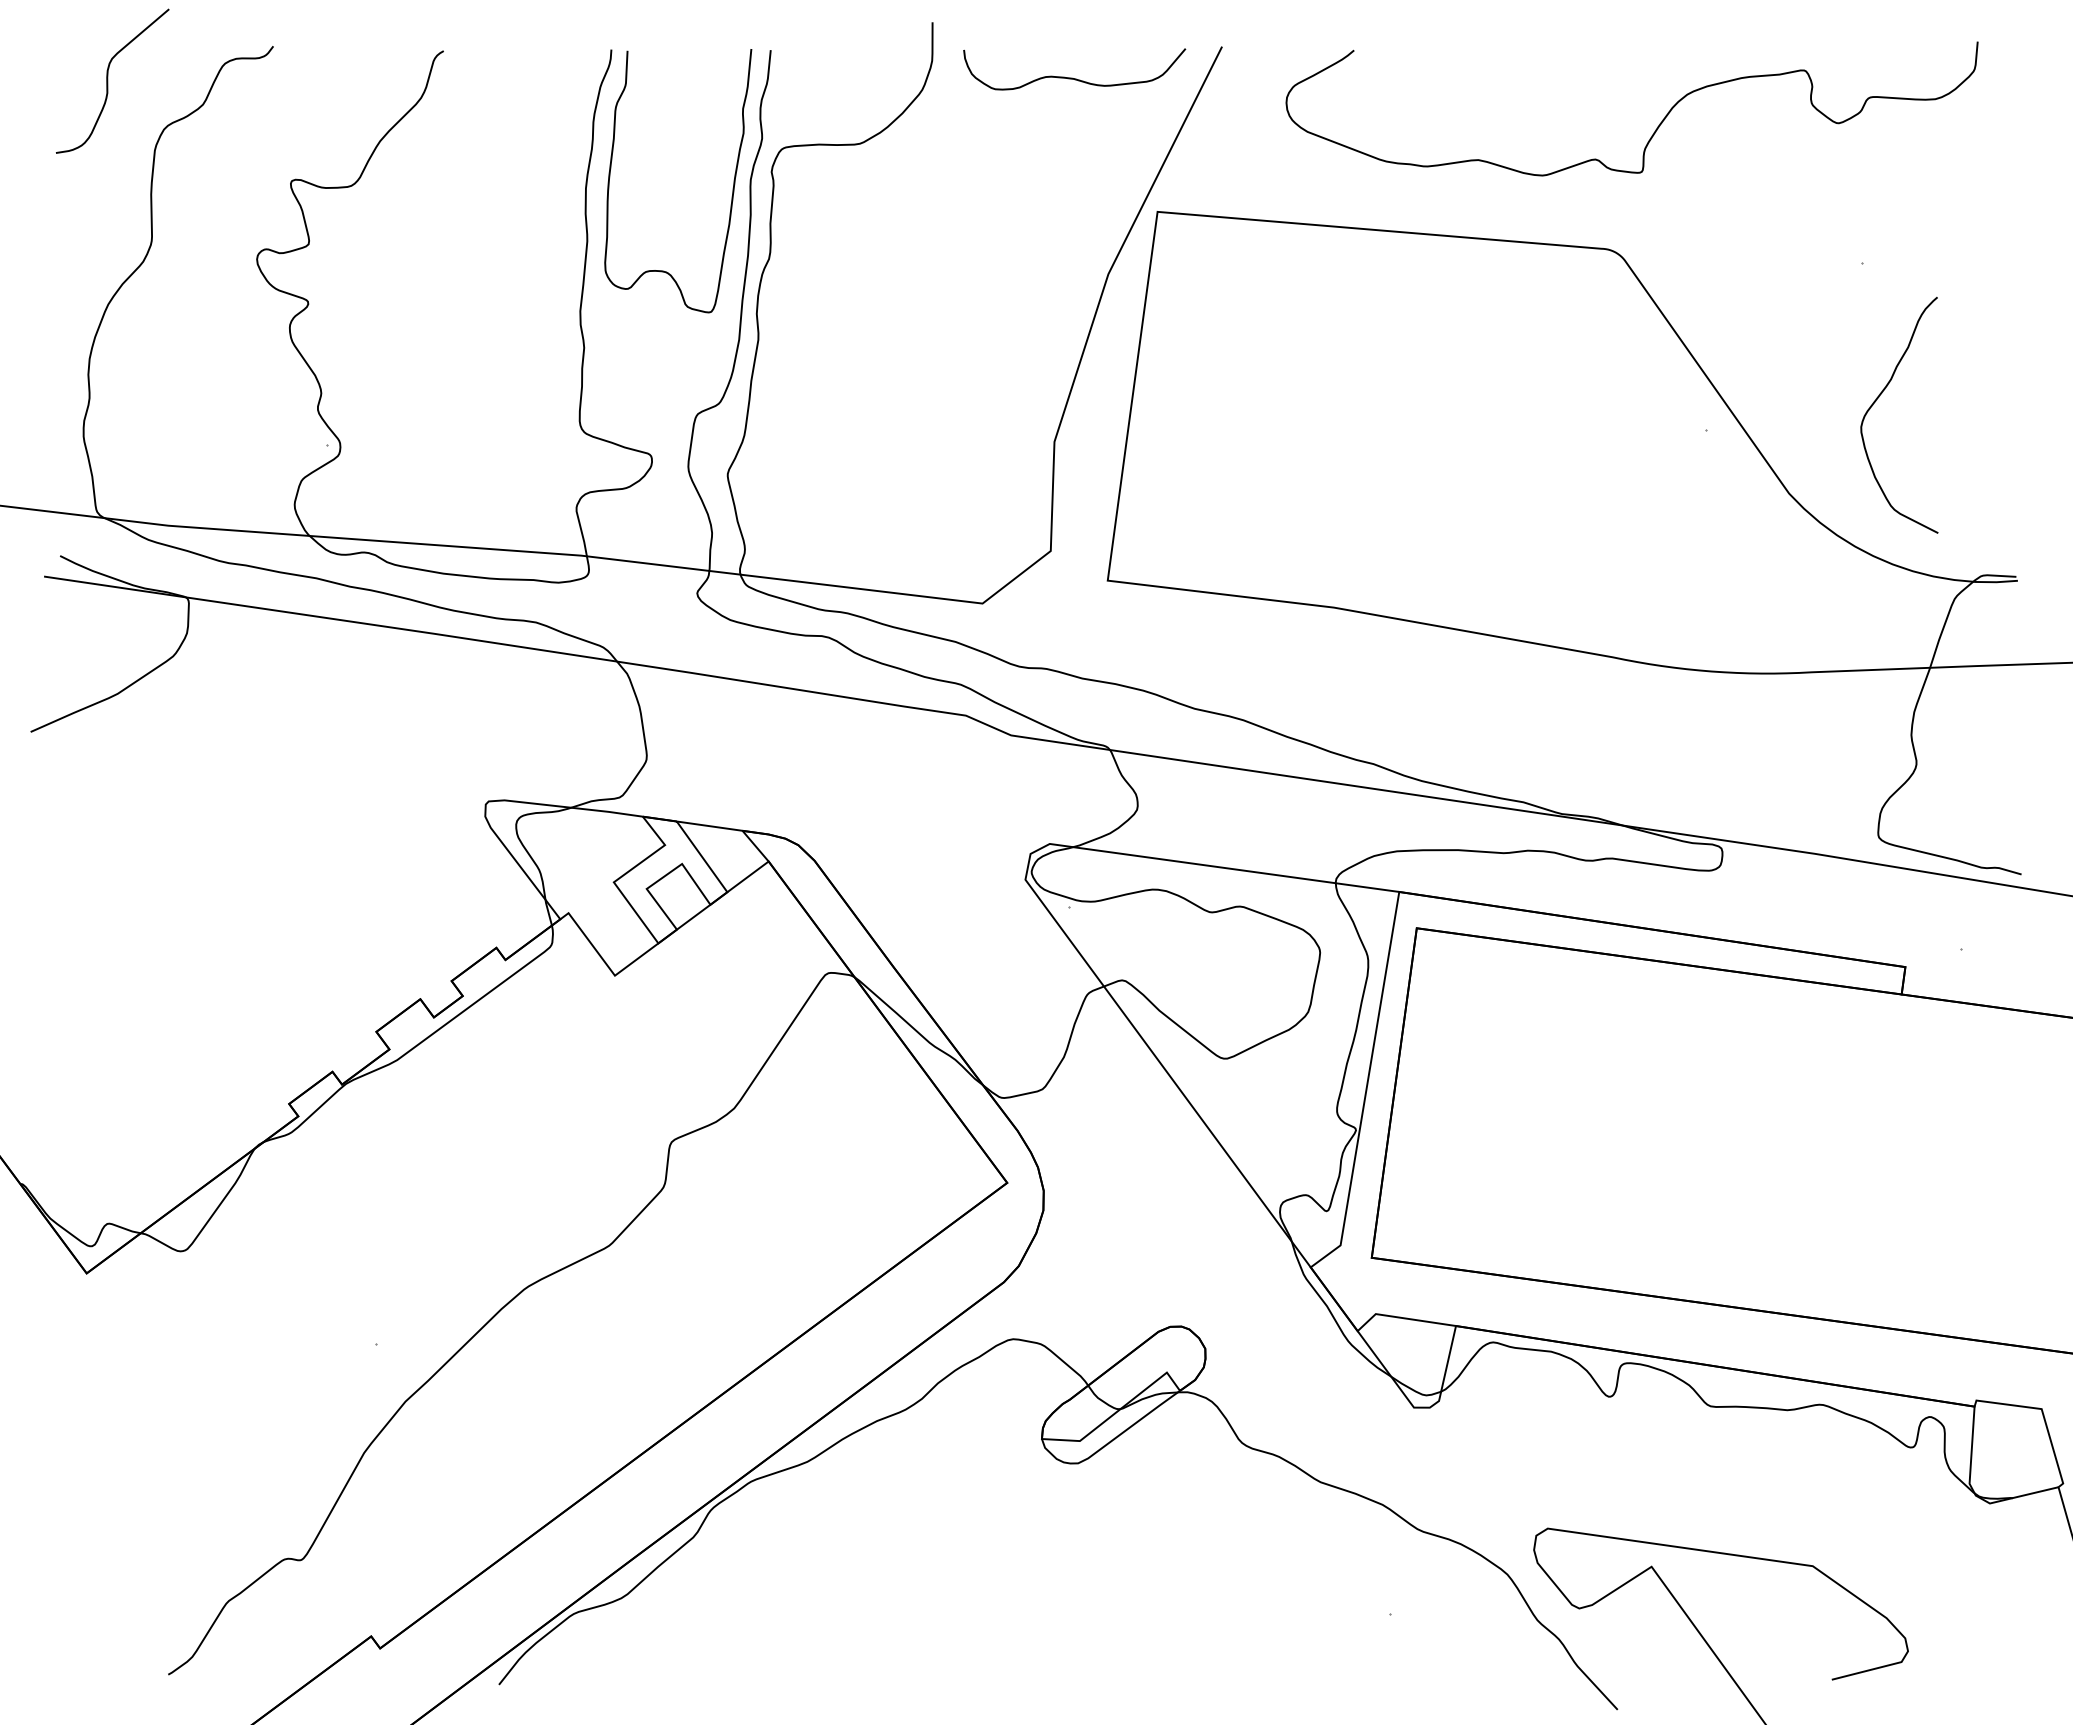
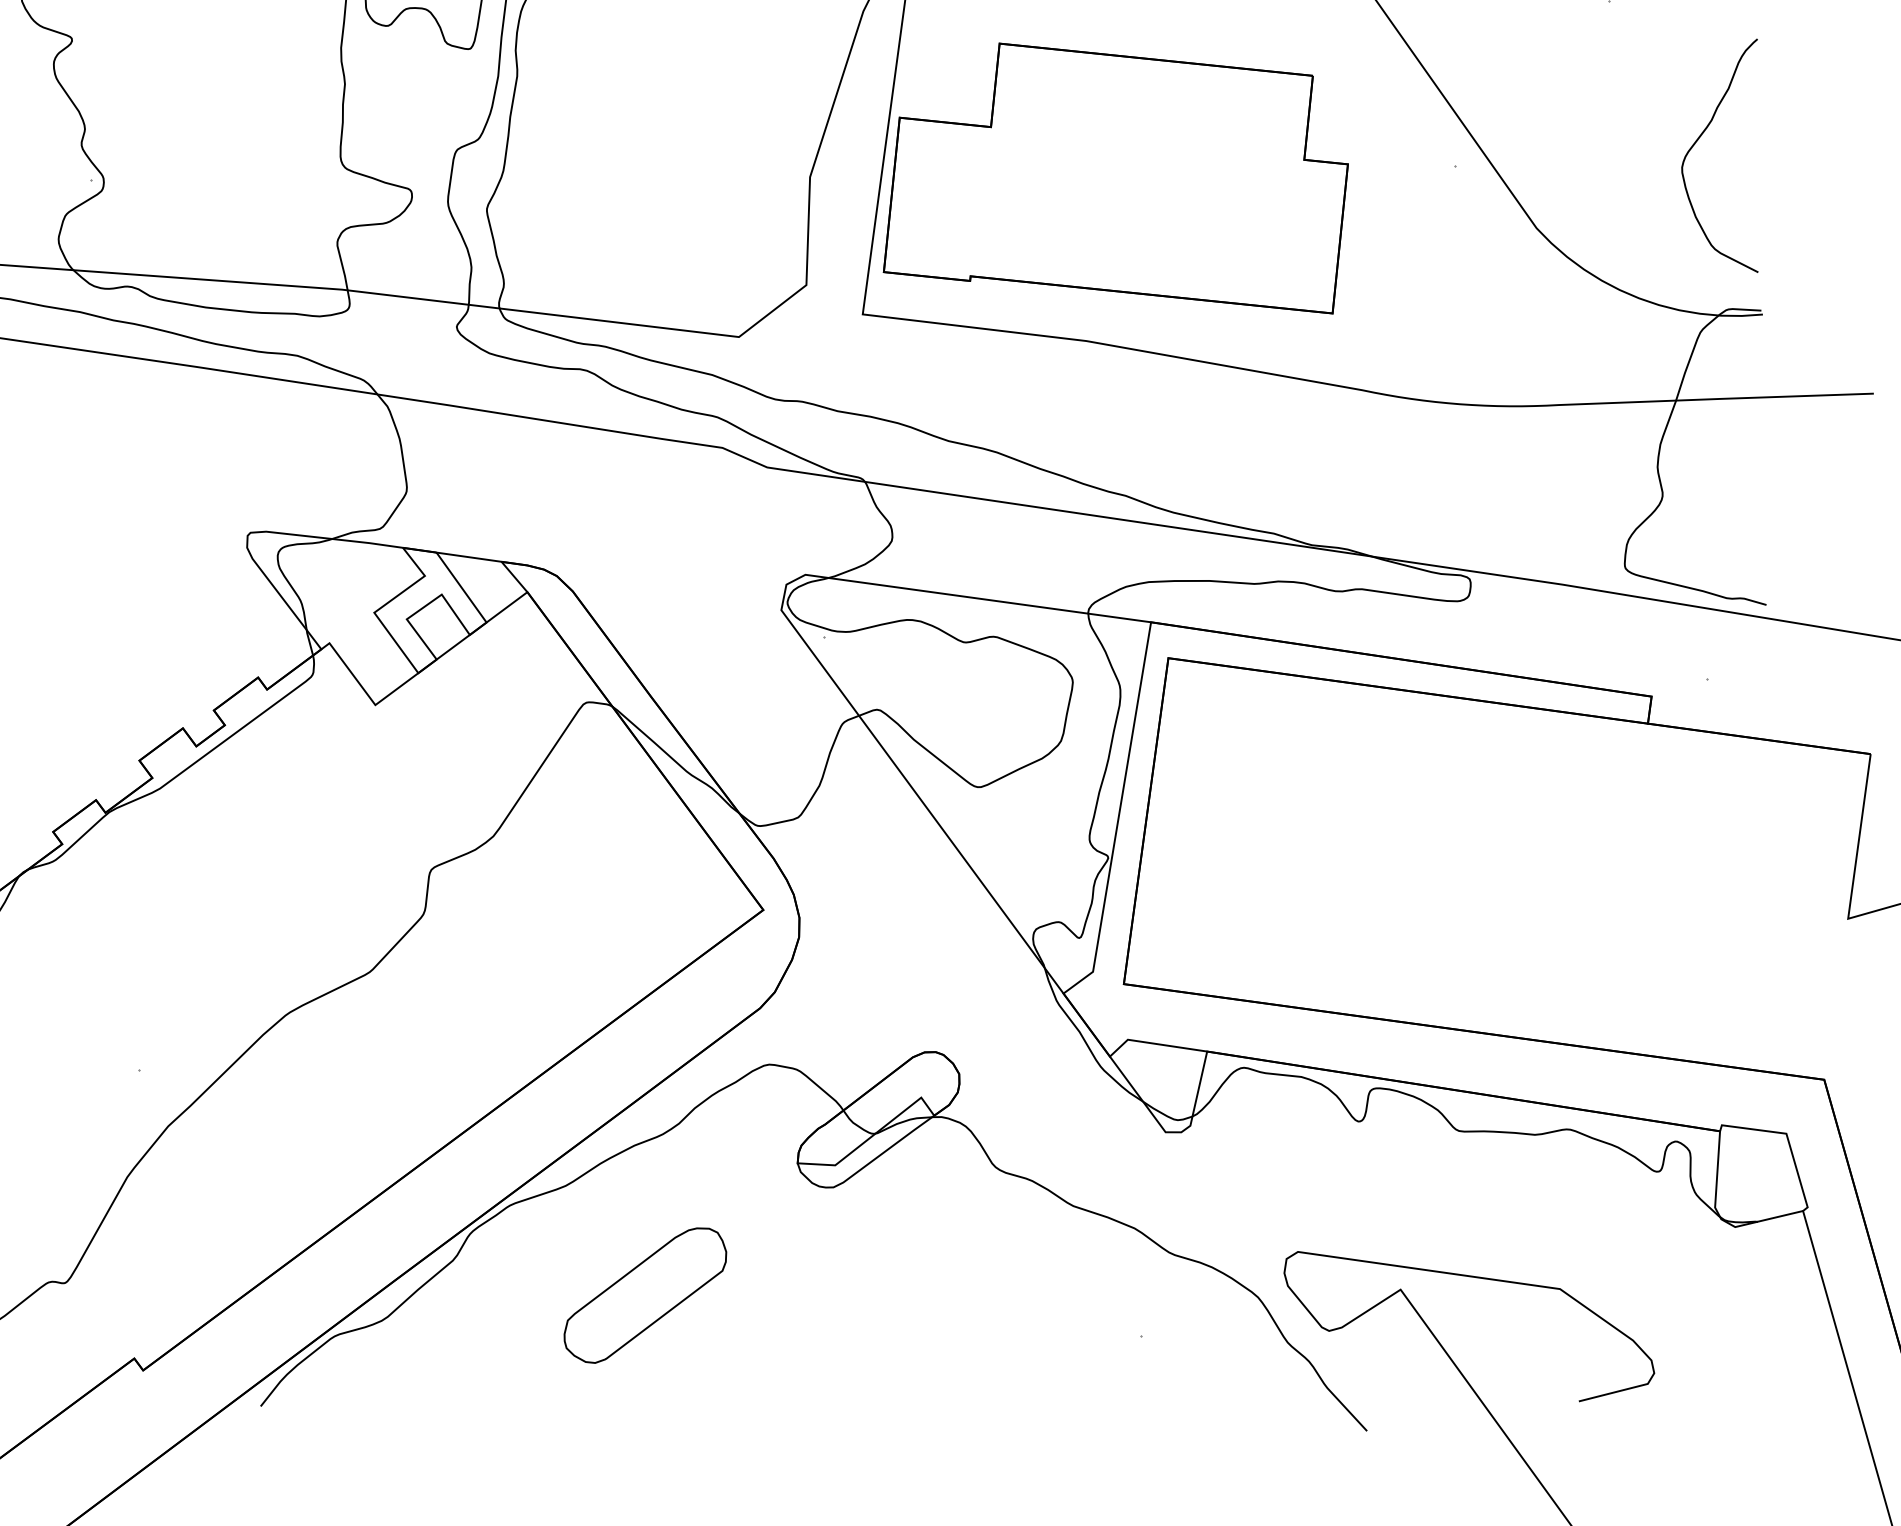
curve: (1879, 397) -> (1700, 138), moved
part: (1363, 442) -> (1115, 177), added
part: (887, 1572) -> (644, 1295), added

